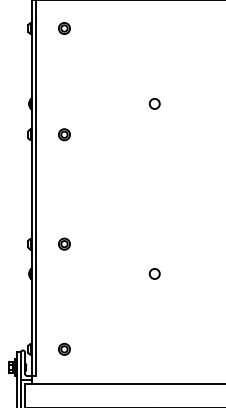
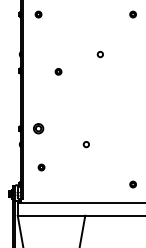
circle: (153, 103) -> (99, 54), moved
part: (64, 134) -> (58, 71), moved
part: (64, 243) -> (38, 128), size x1.6
part: (64, 349) -> (41, 167), moved

